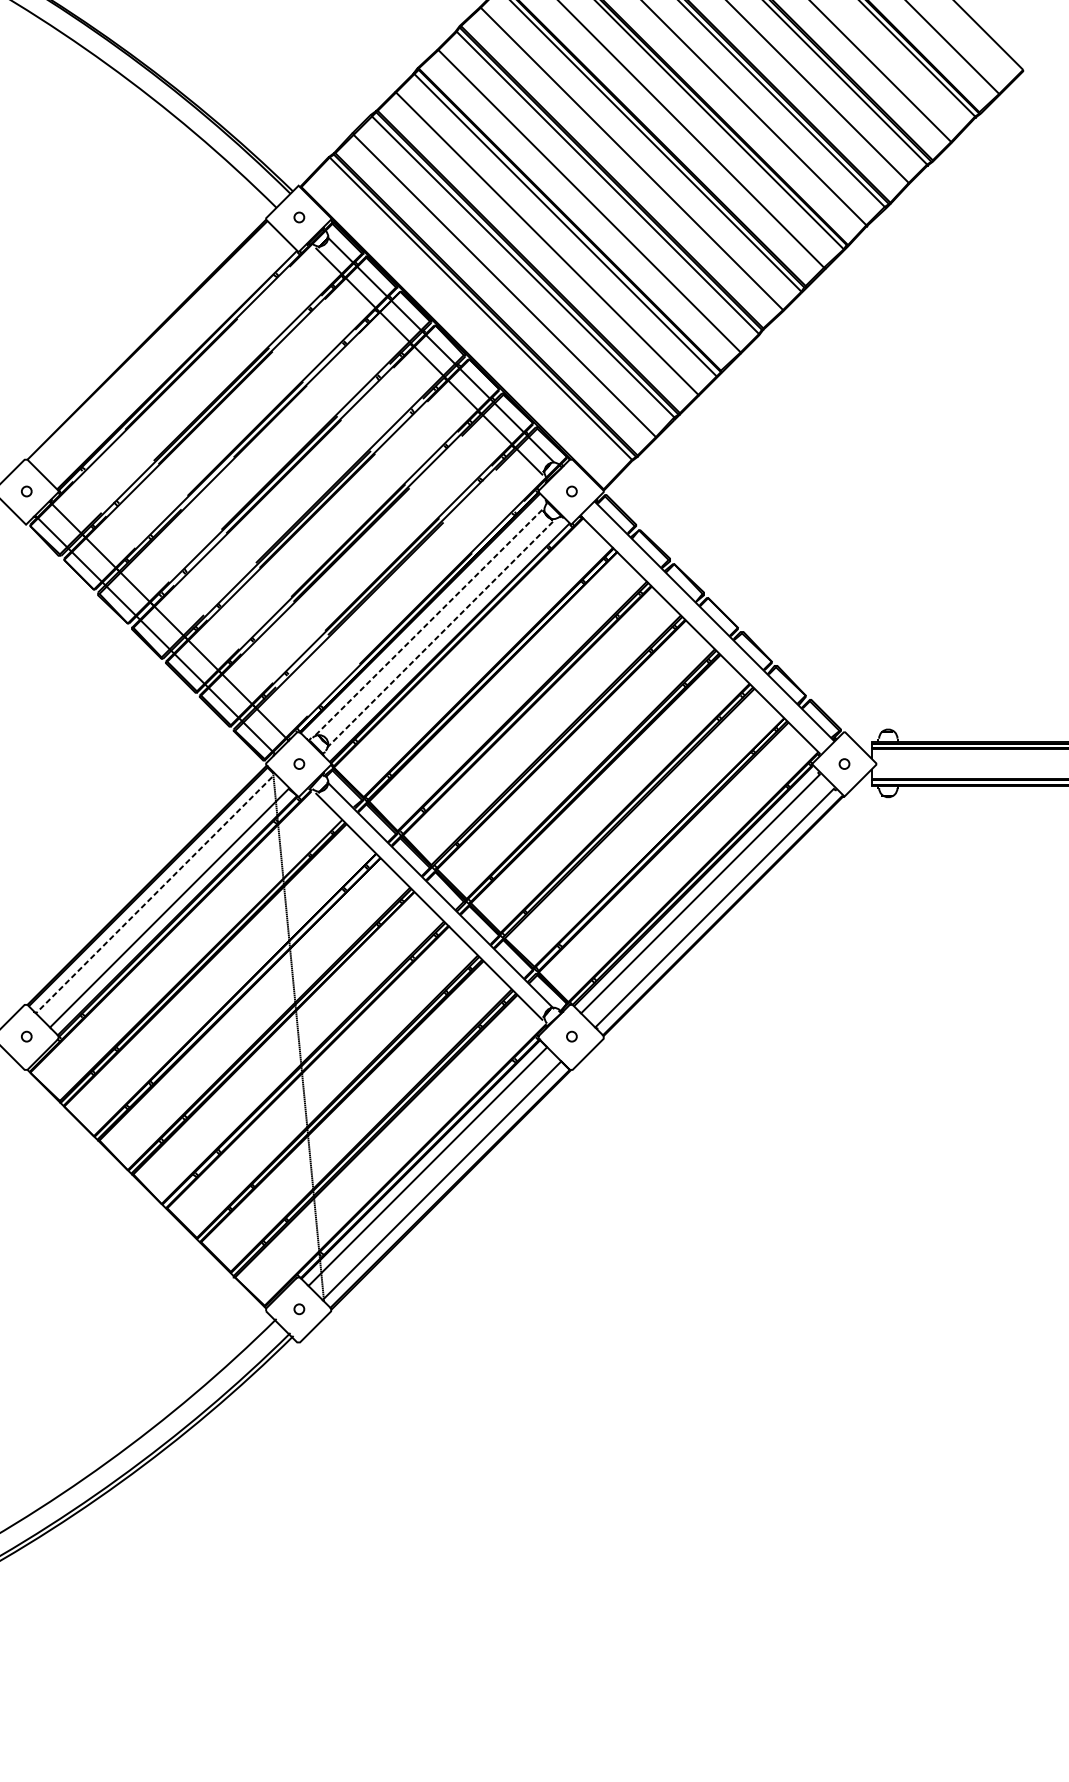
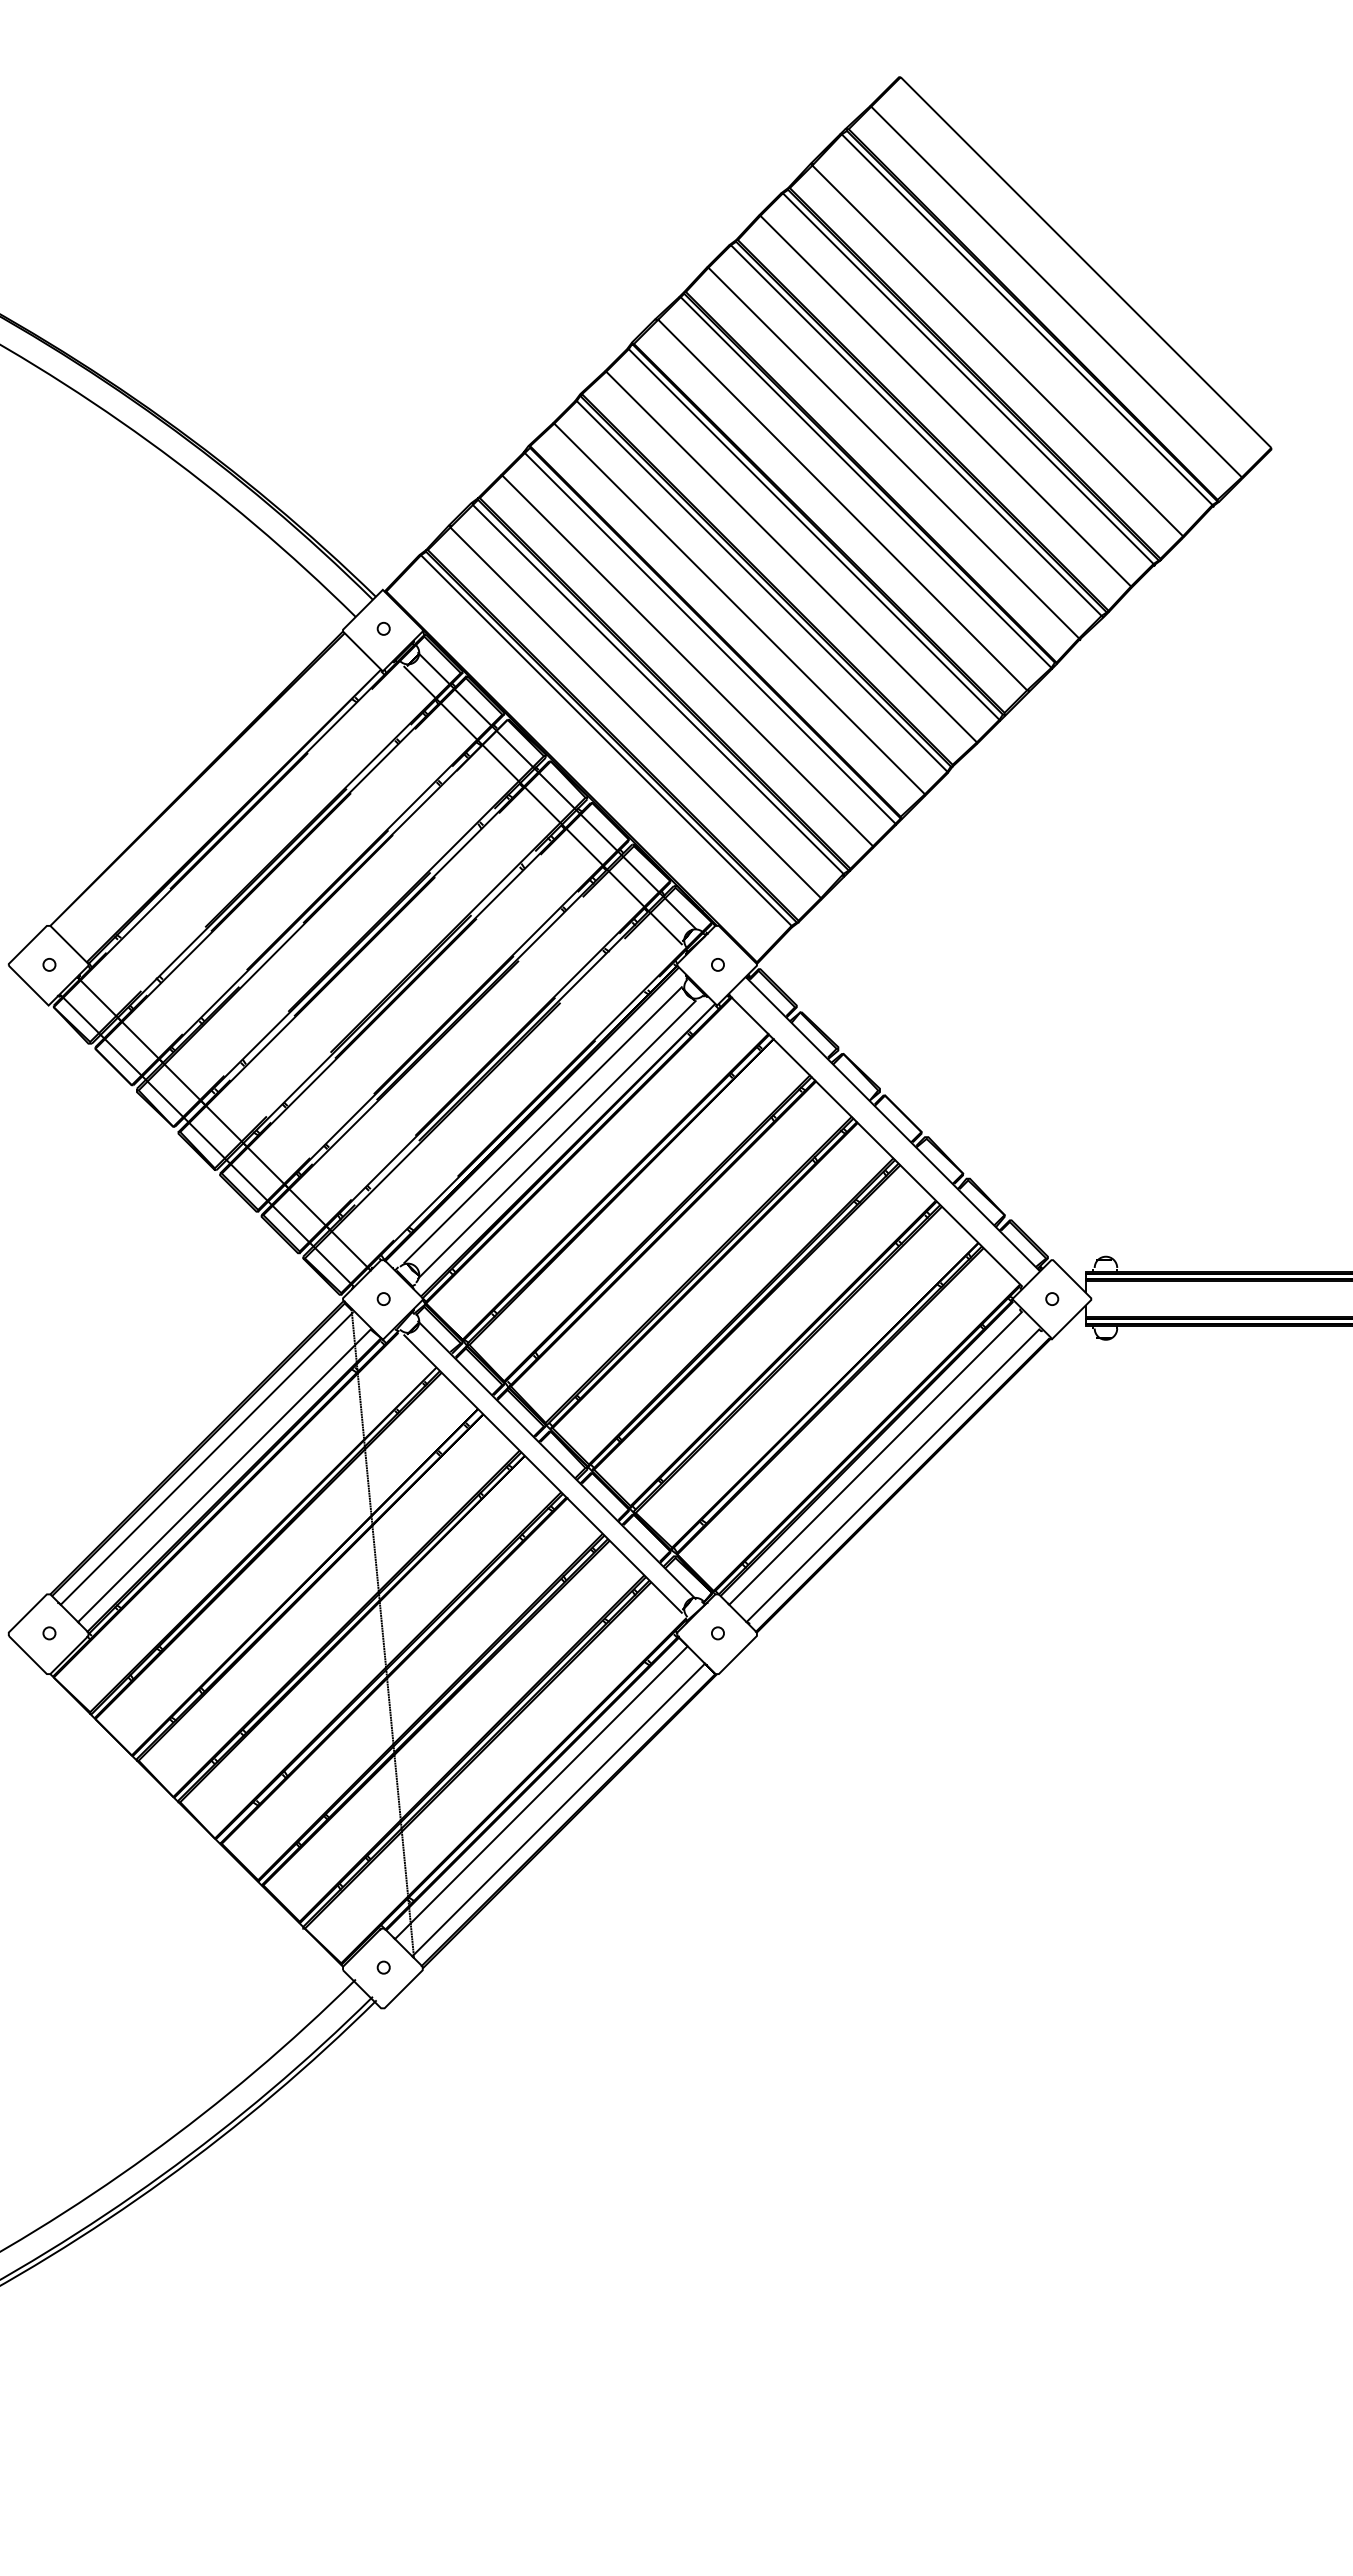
line: (429, 622) -> (543, 1125), dashed -> solid
line: (441, 633) -> (557, 1139), dashed -> solid
line: (153, 895) -> (204, 1460), dashed -> solid

